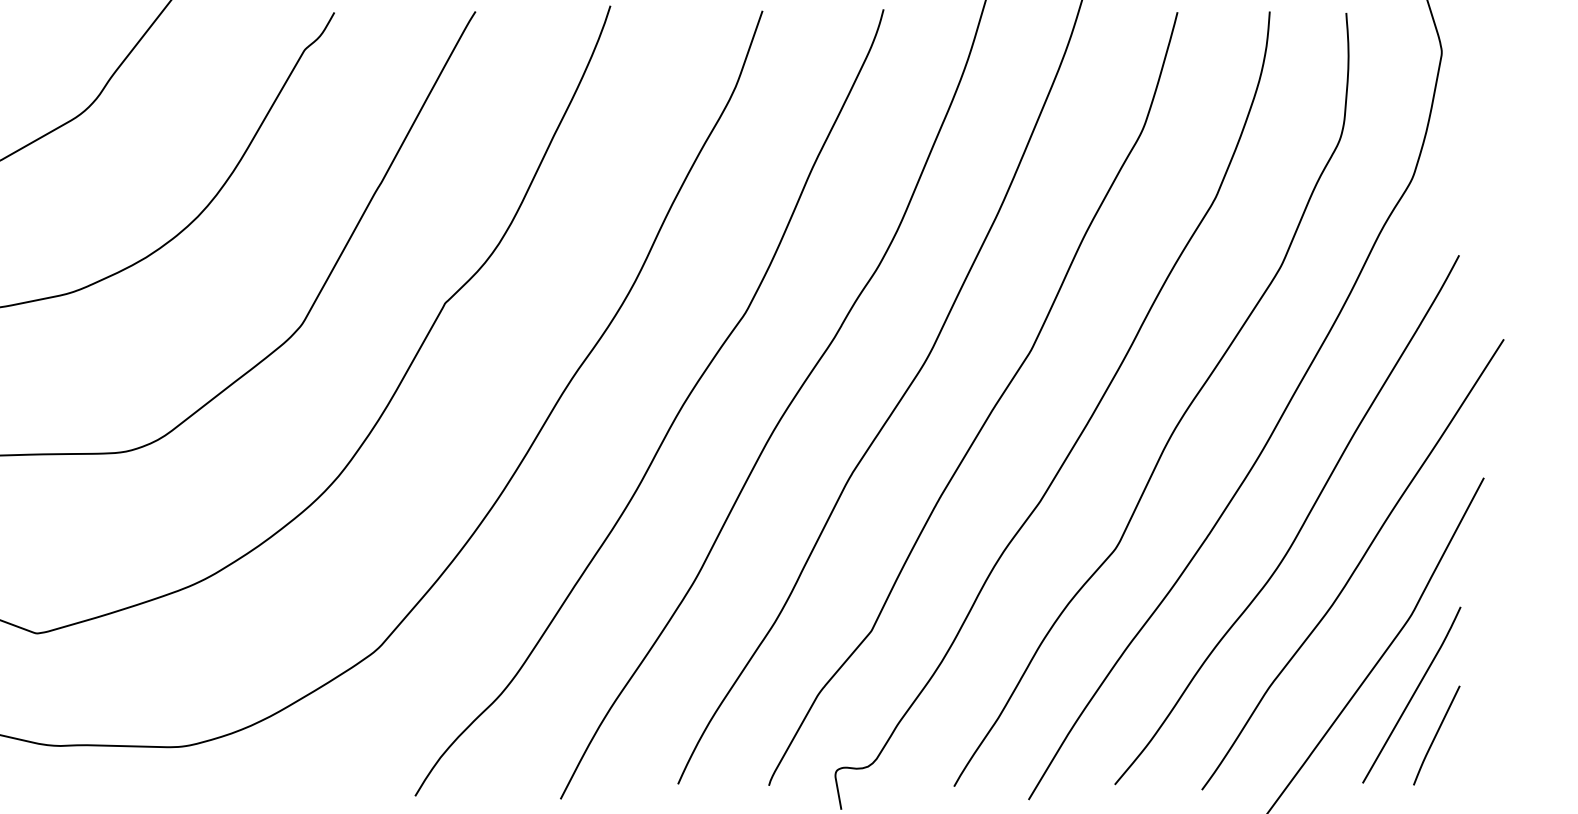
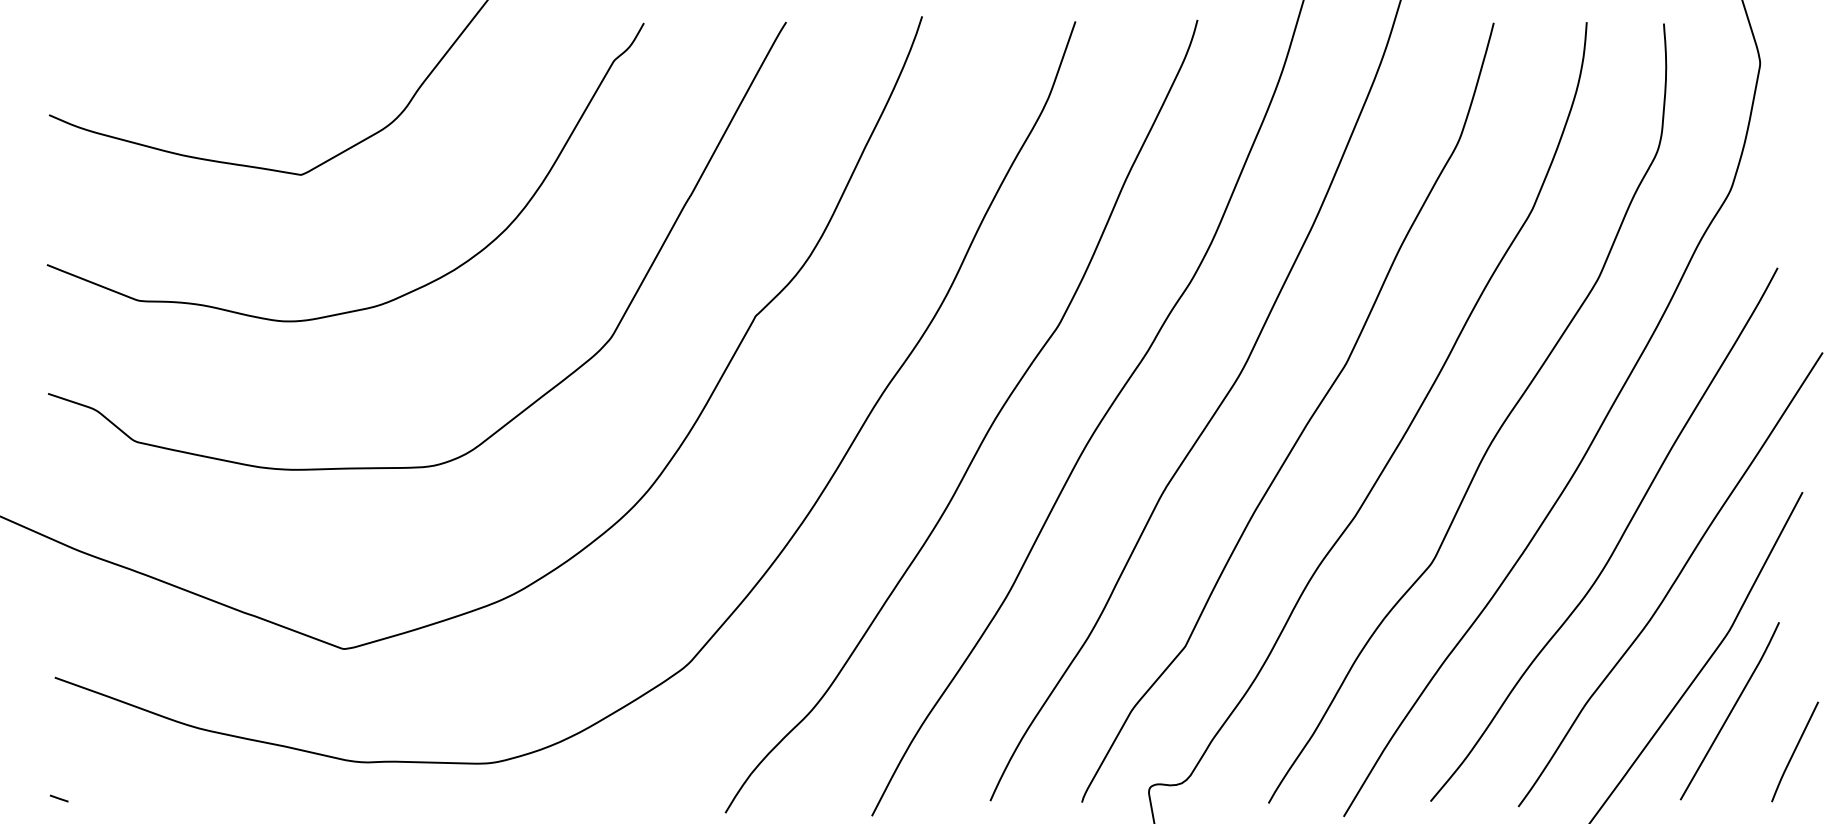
curve: (1436, 735) -> (1794, 751), moved

